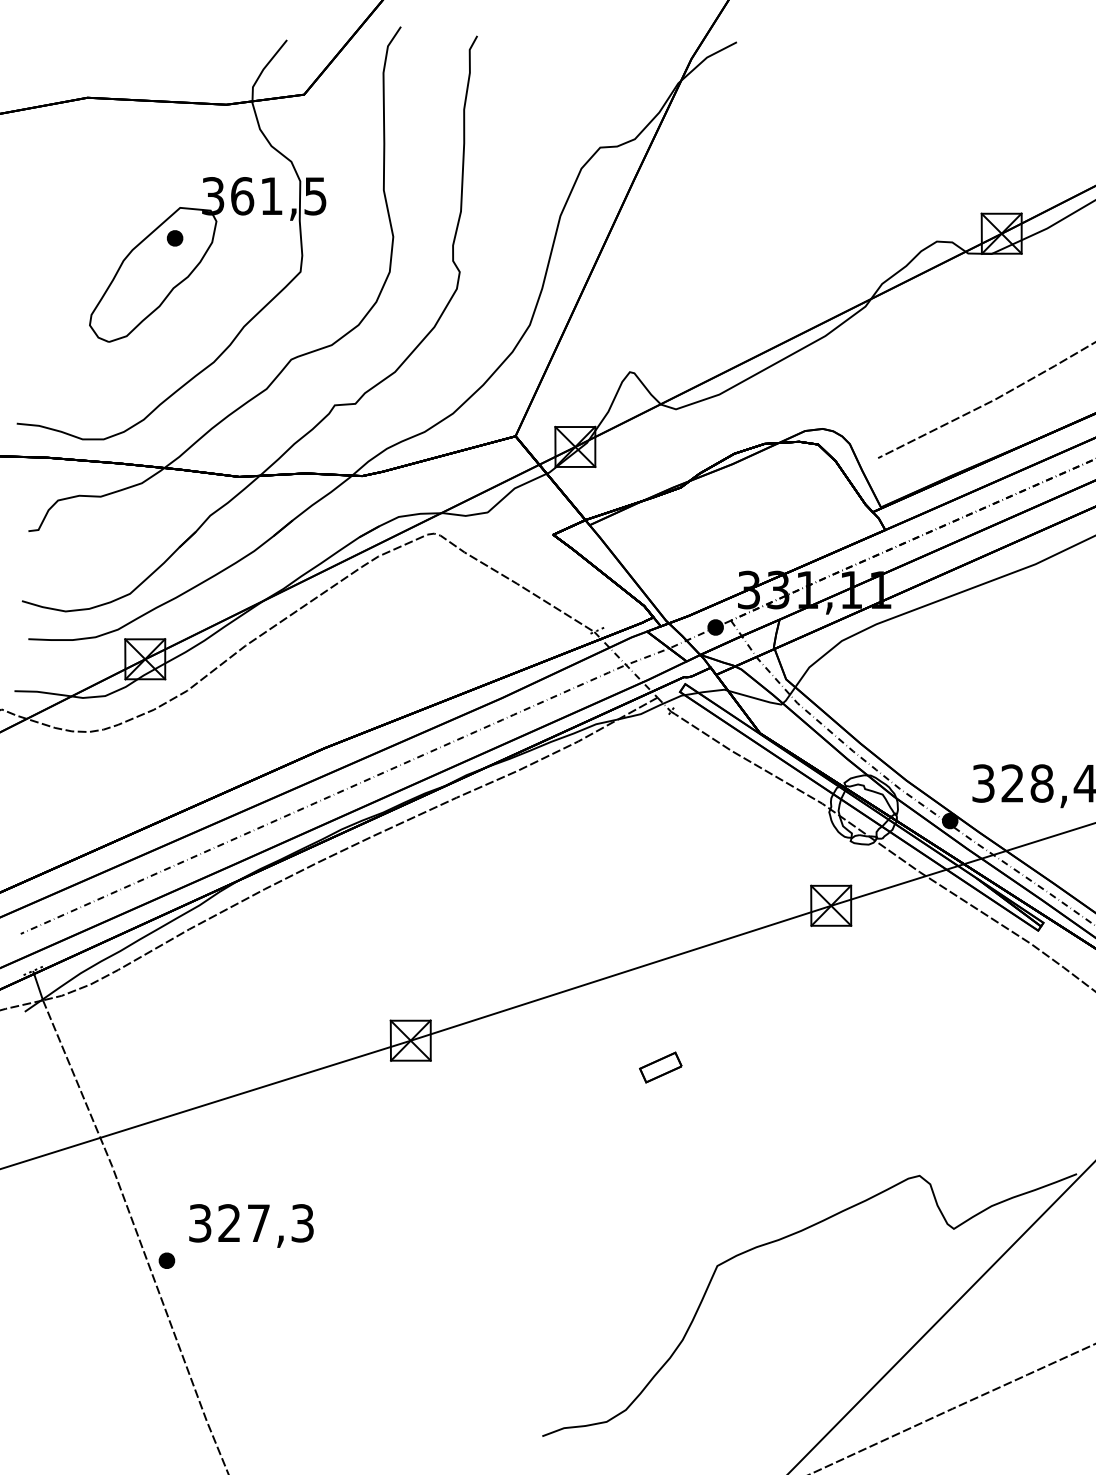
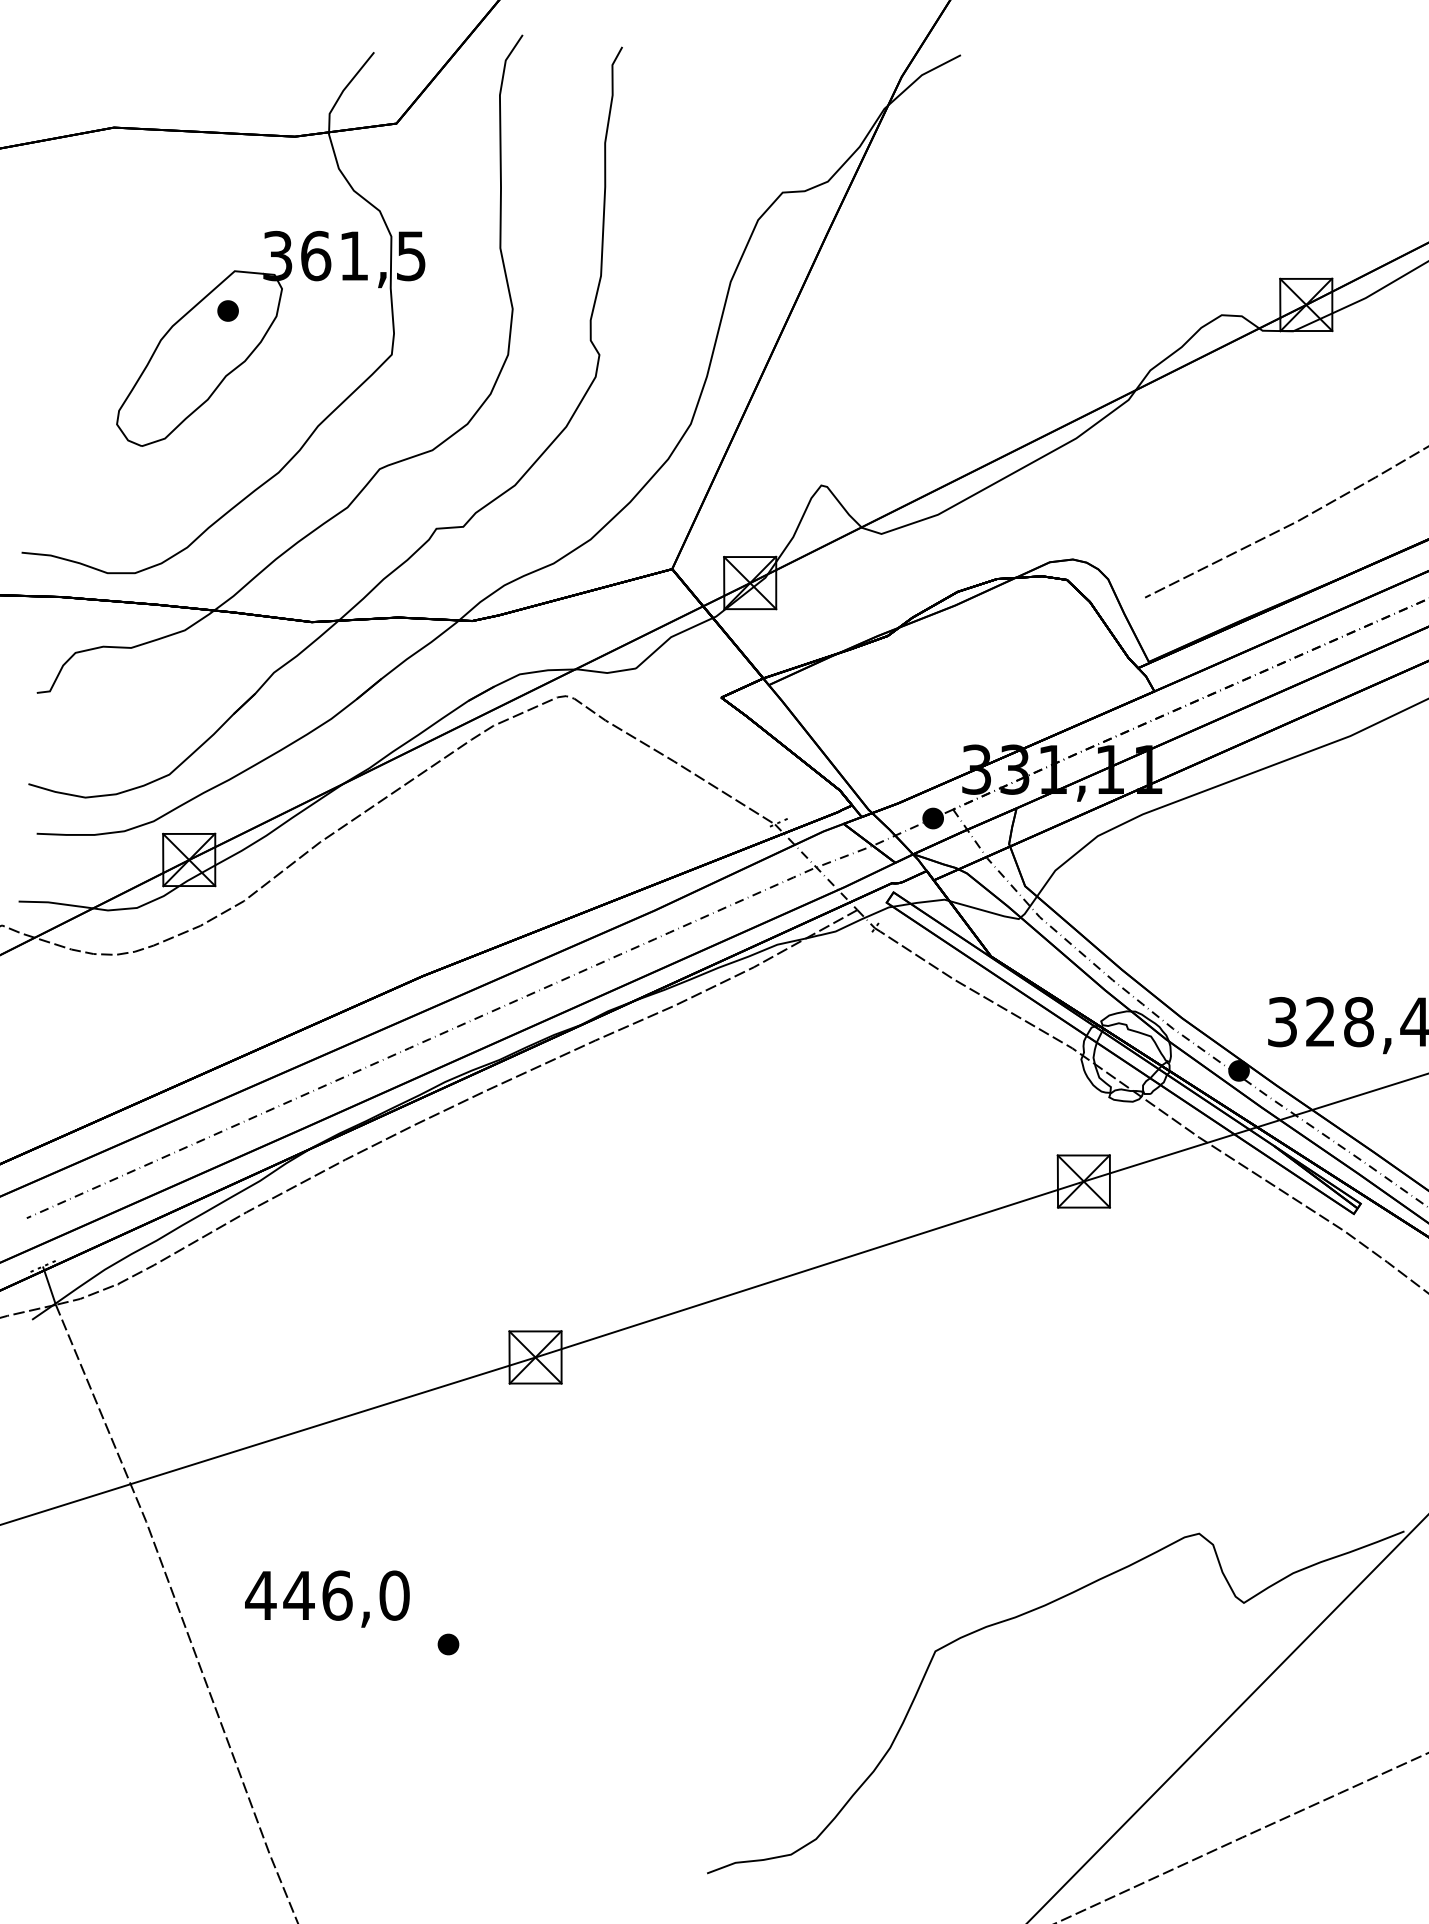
part: (660, 1067) -> (861, 1392), removed
text: (251, 1223) -> (327, 1595), 327,3 -> 446,0
part: (166, 1260) -> (448, 1644), moved

